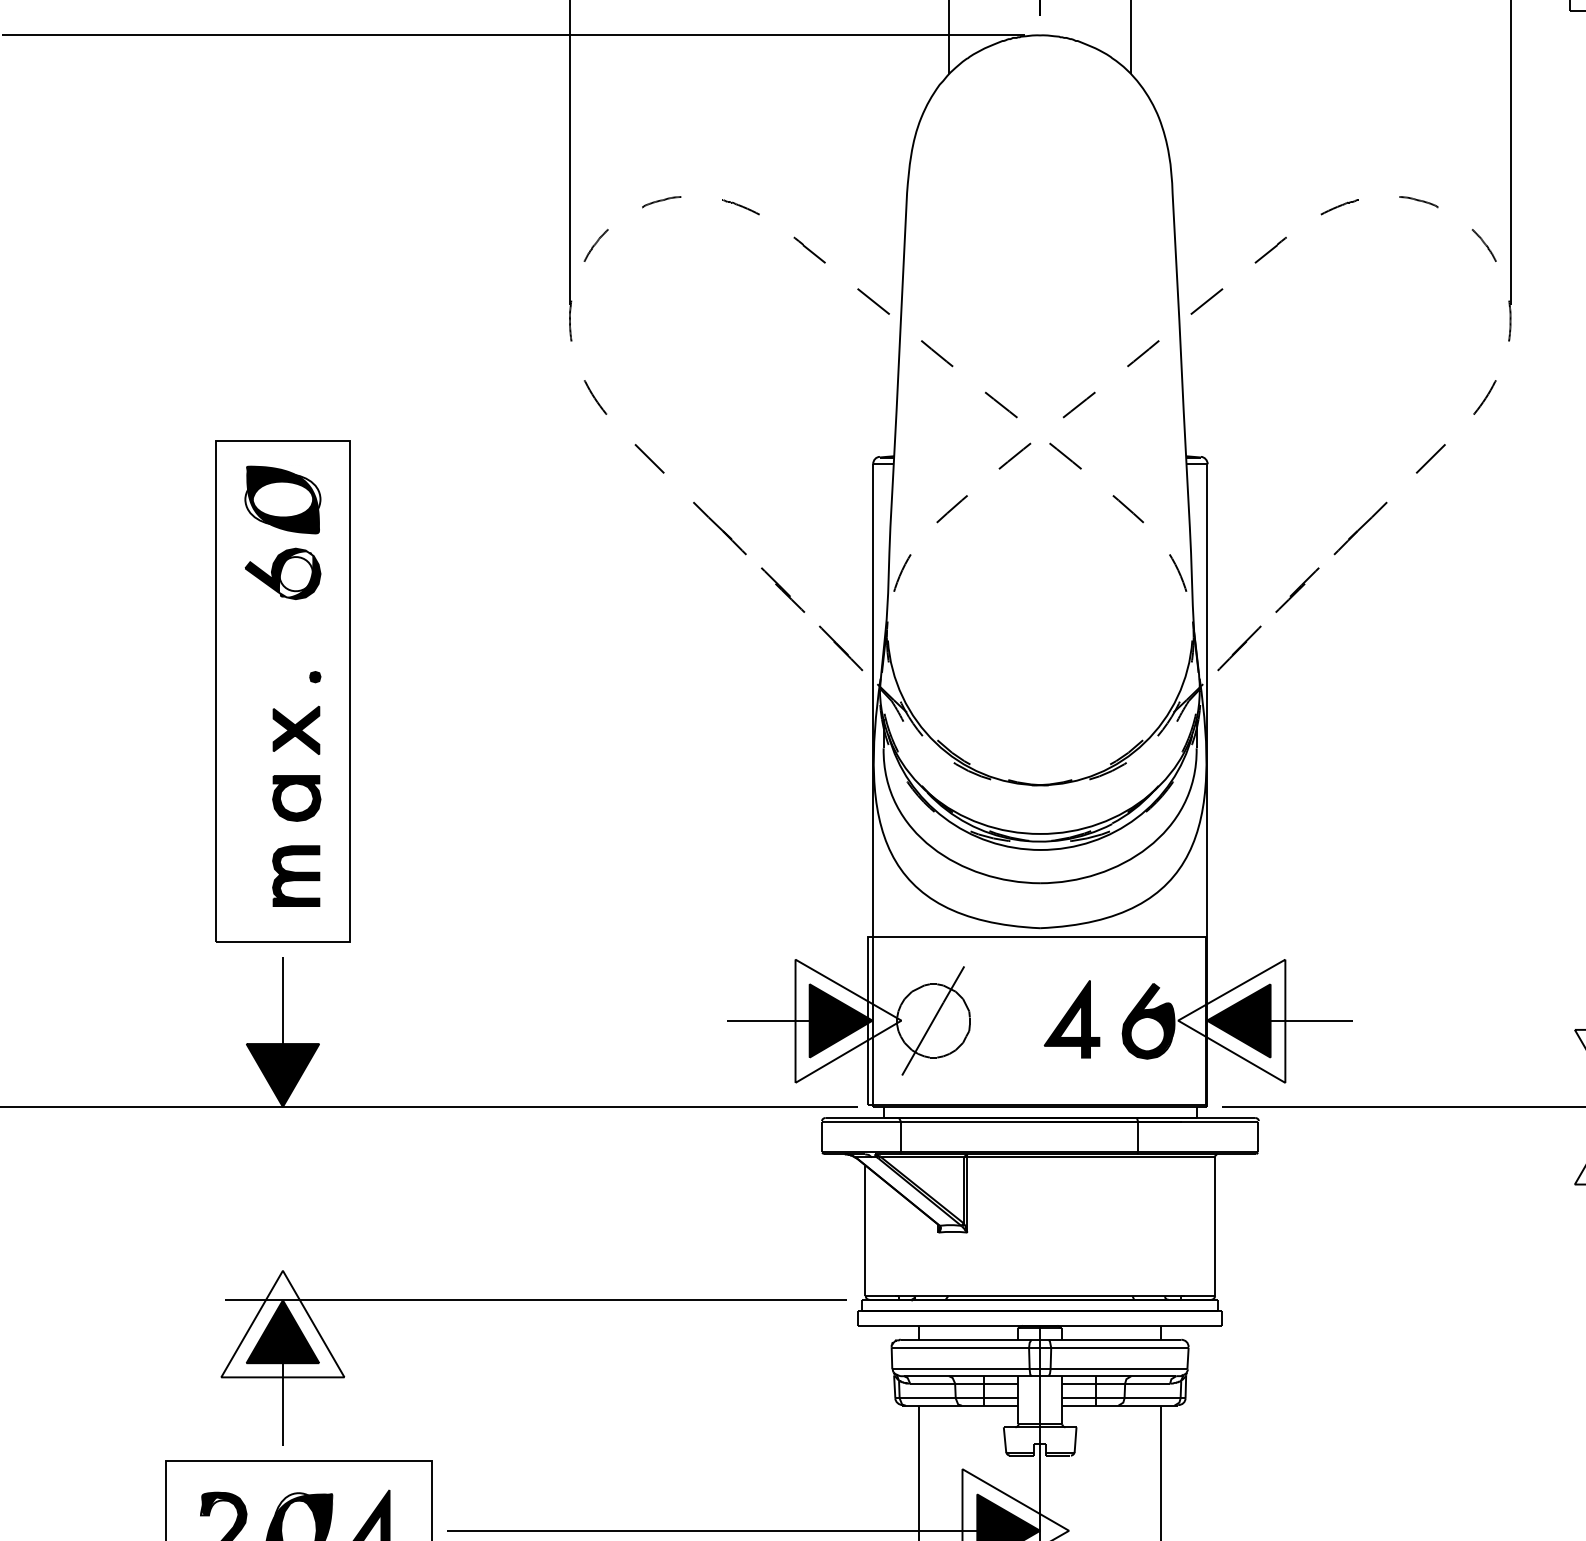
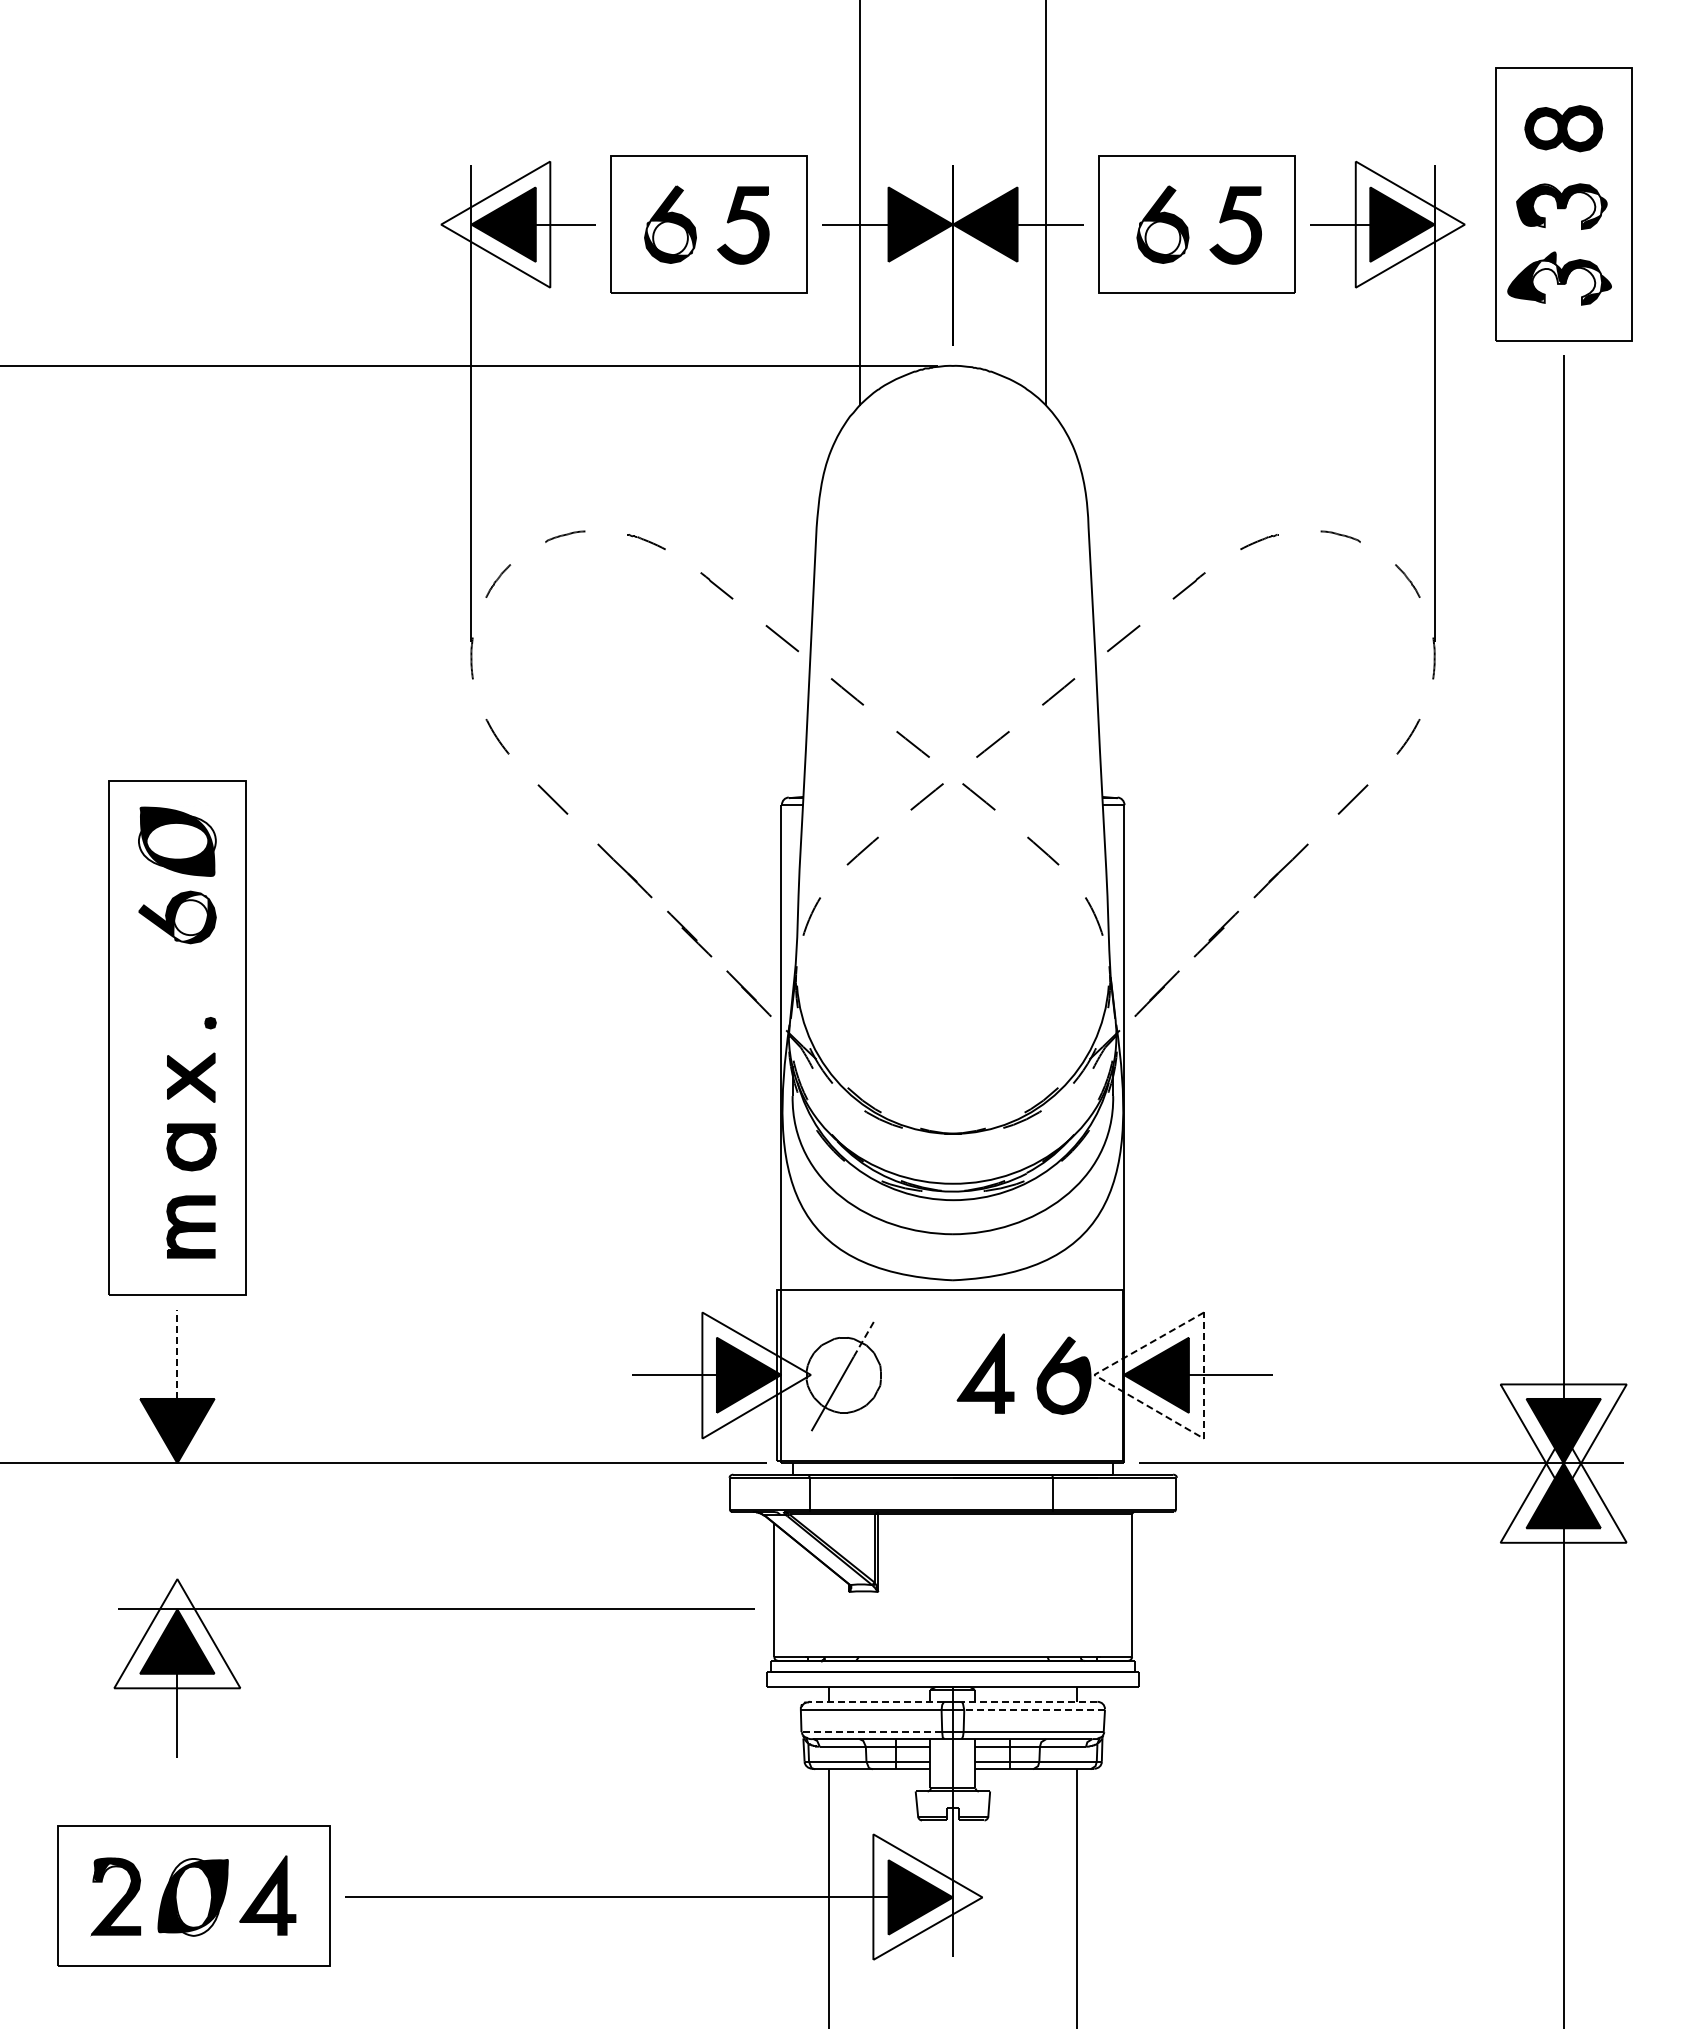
line: (953, 984) -> (864, 1337), solid -> dashed
line: (283, 999) -> (177, 1353), solid -> dashed
line: (1232, 1052) -> (1149, 1407), solid -> dashed
part: (532, 1300) -> (433, 1609), moved
line: (966, 1339) -> (877, 1701), solid -> dashed
line: (1114, 1339) -> (1029, 1701), solid -> dashed
line: (1119, 1348) -> (1034, 1710), solid -> dashed
line: (960, 1369) -> (871, 1732), solid -> dashed

